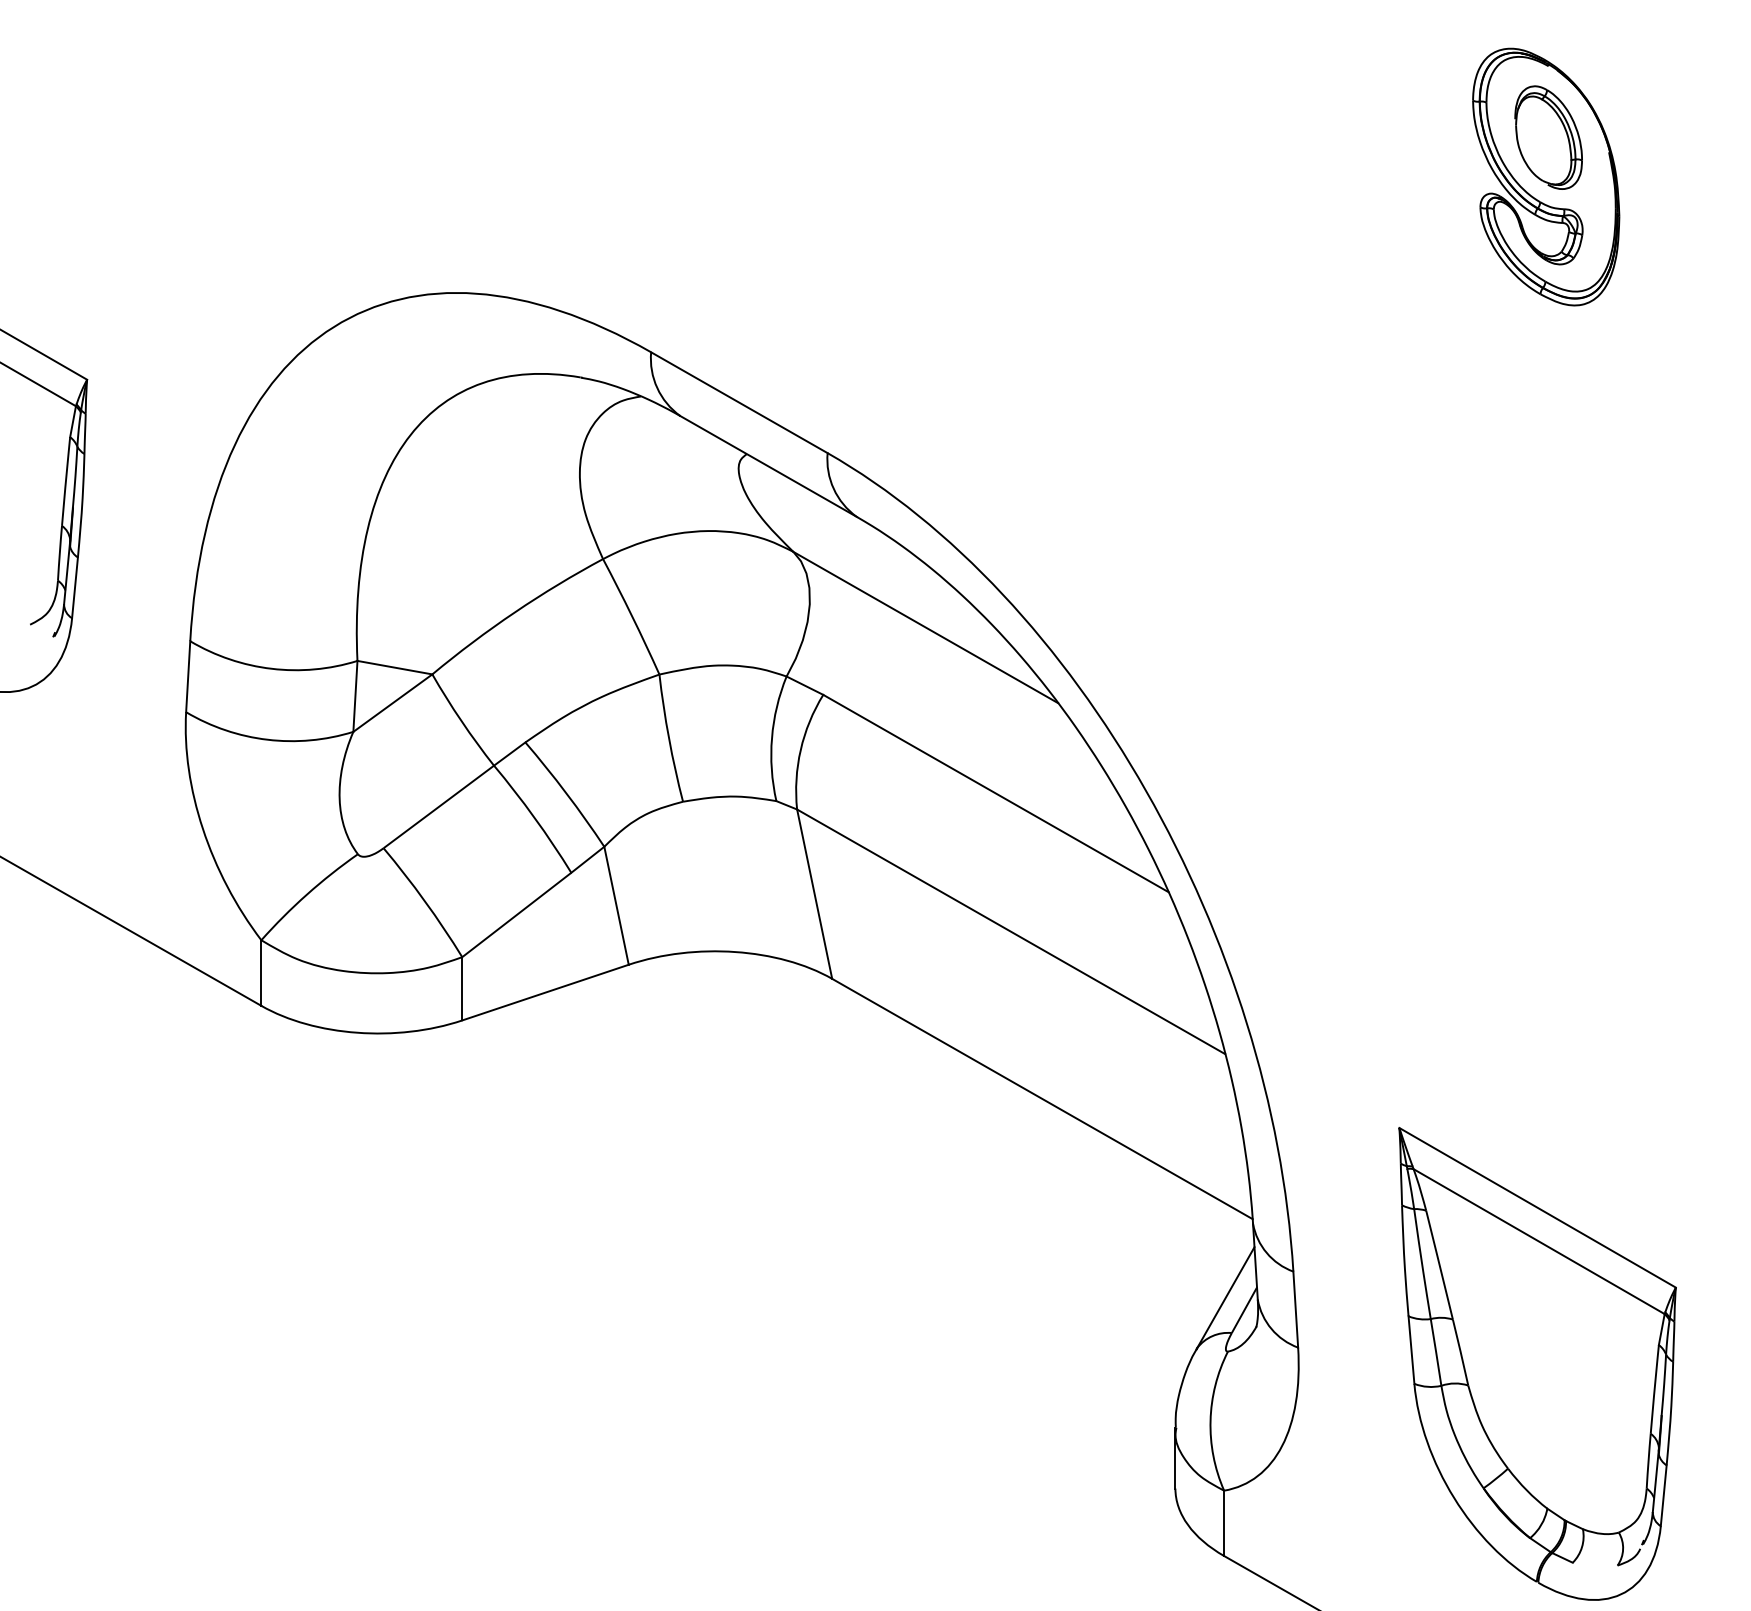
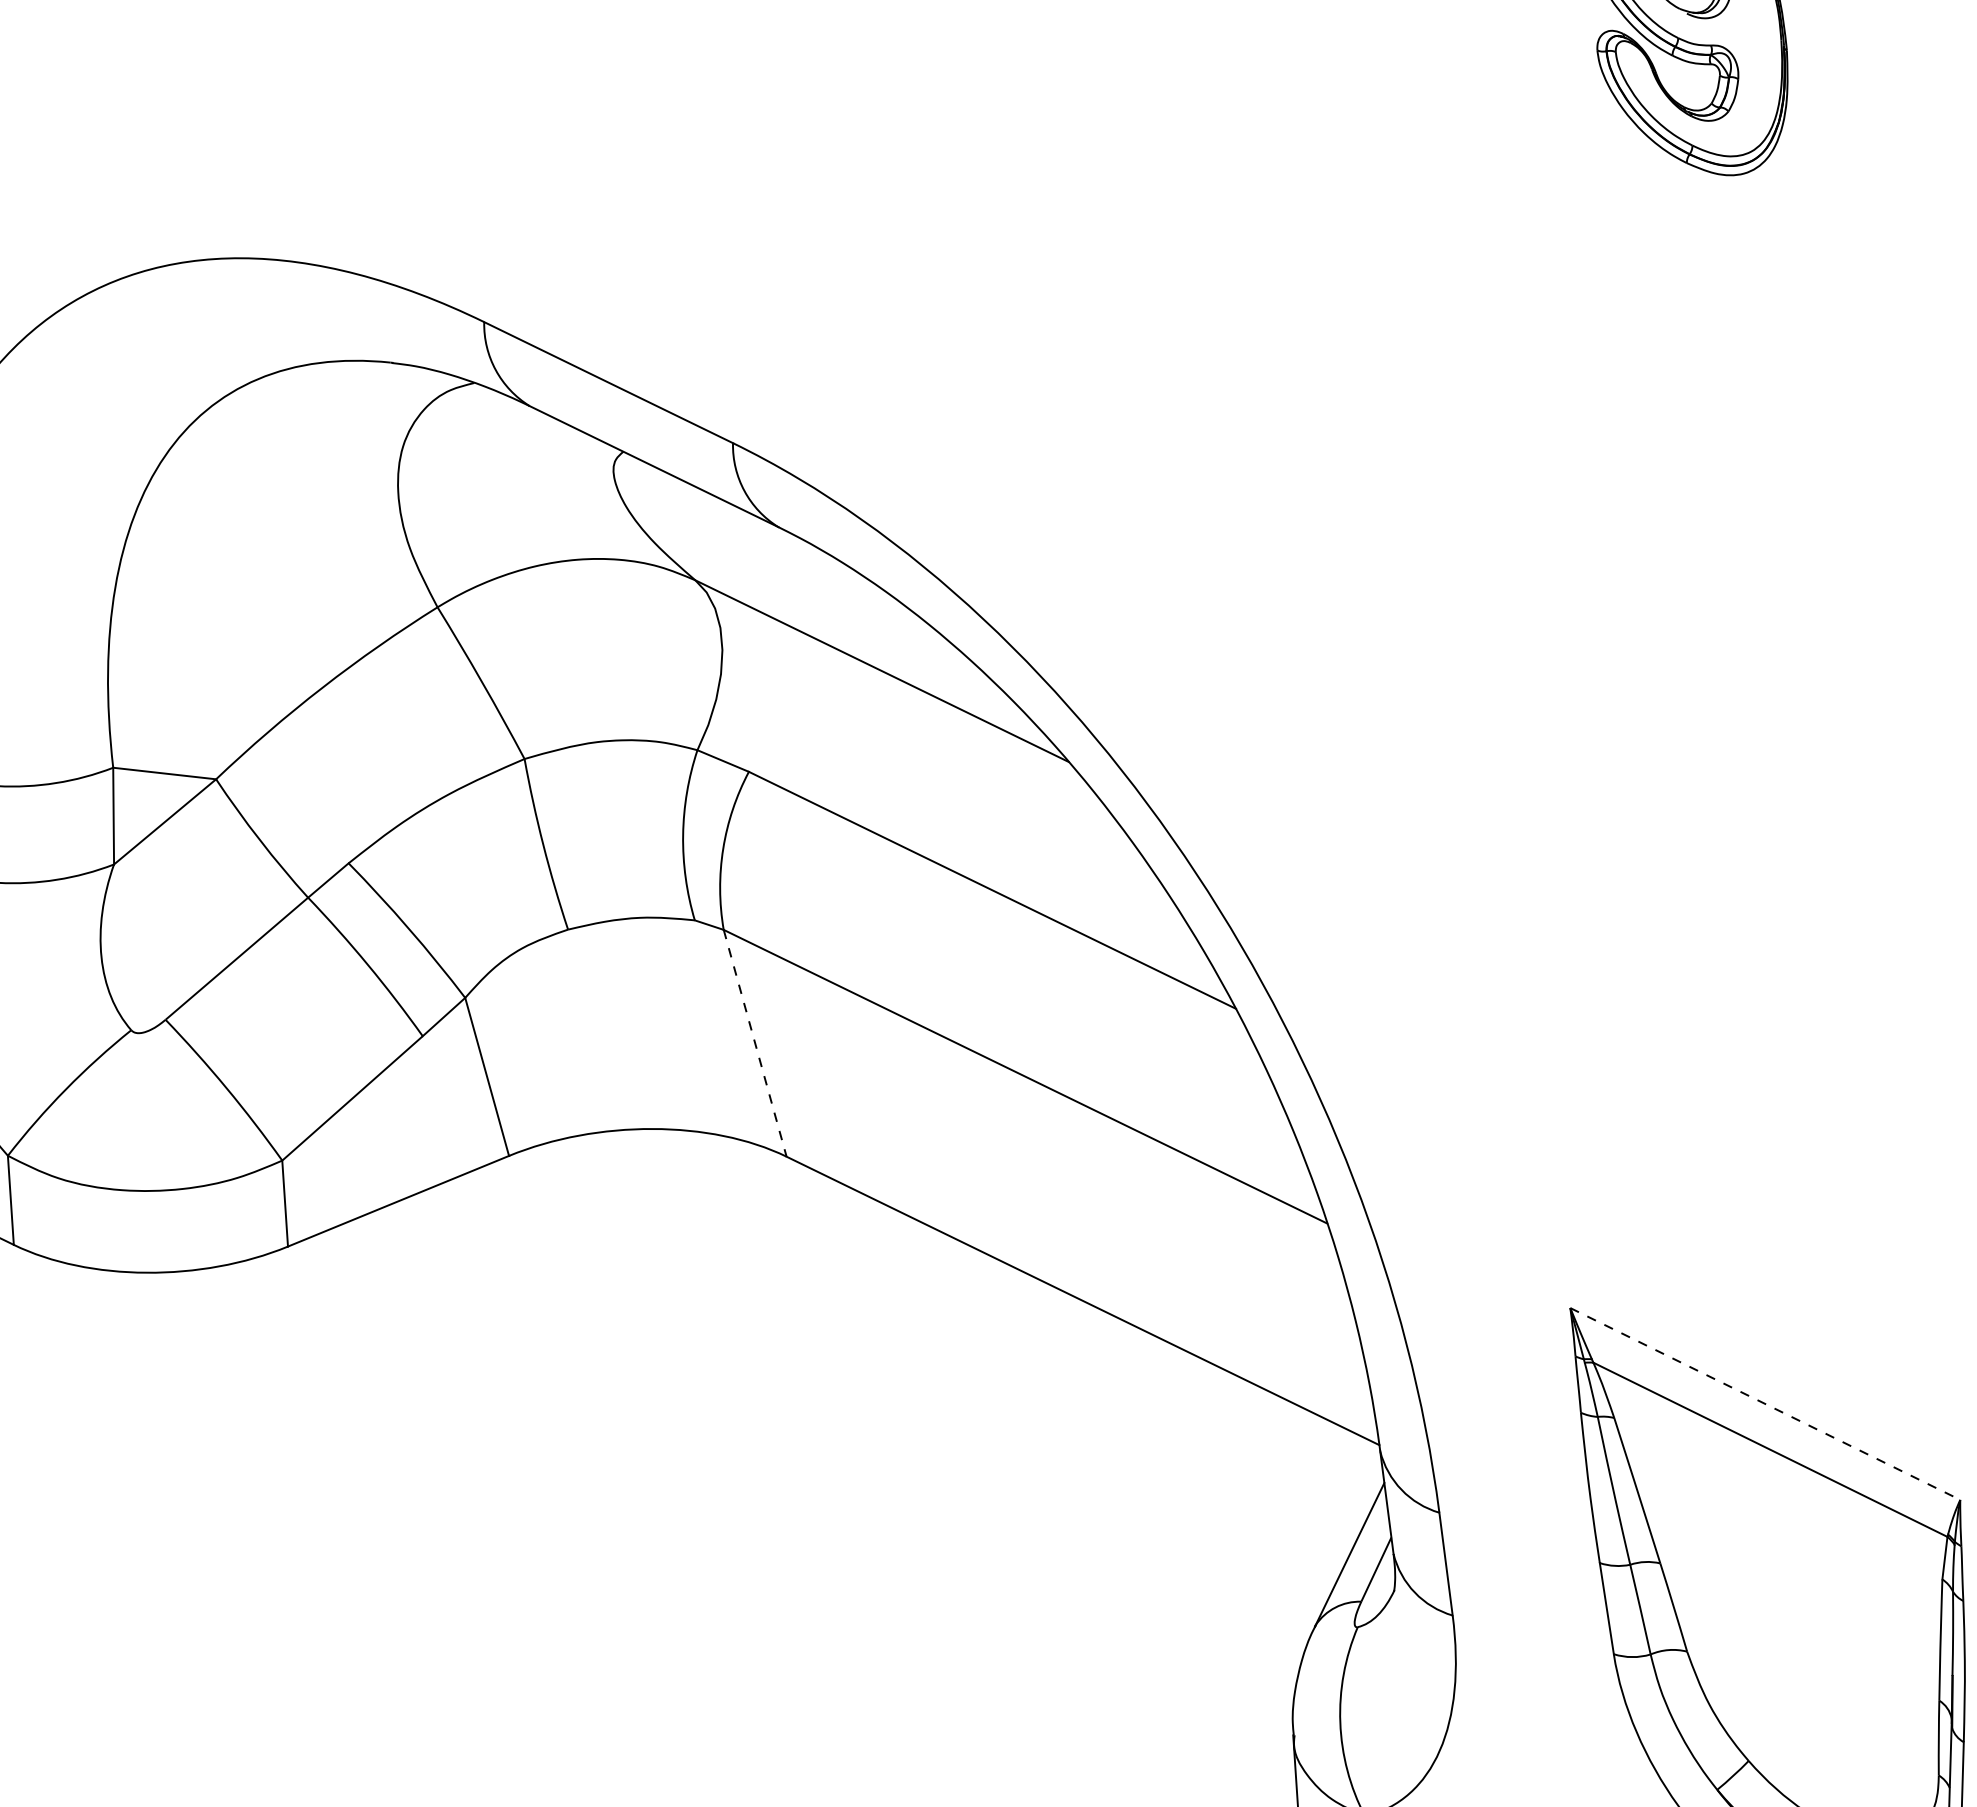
line: (814, 894) -> (754, 1043), solid -> dashed
line: (1537, 1207) -> (1765, 1403), solid -> dashed

